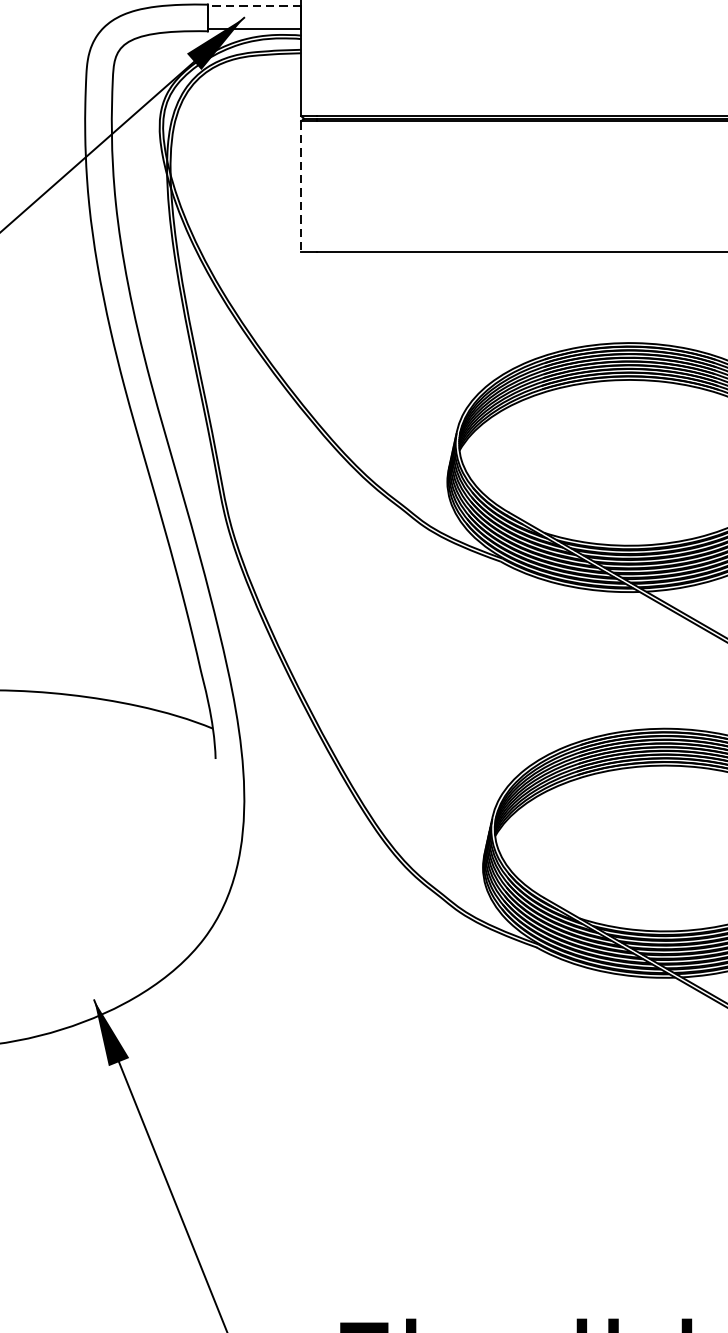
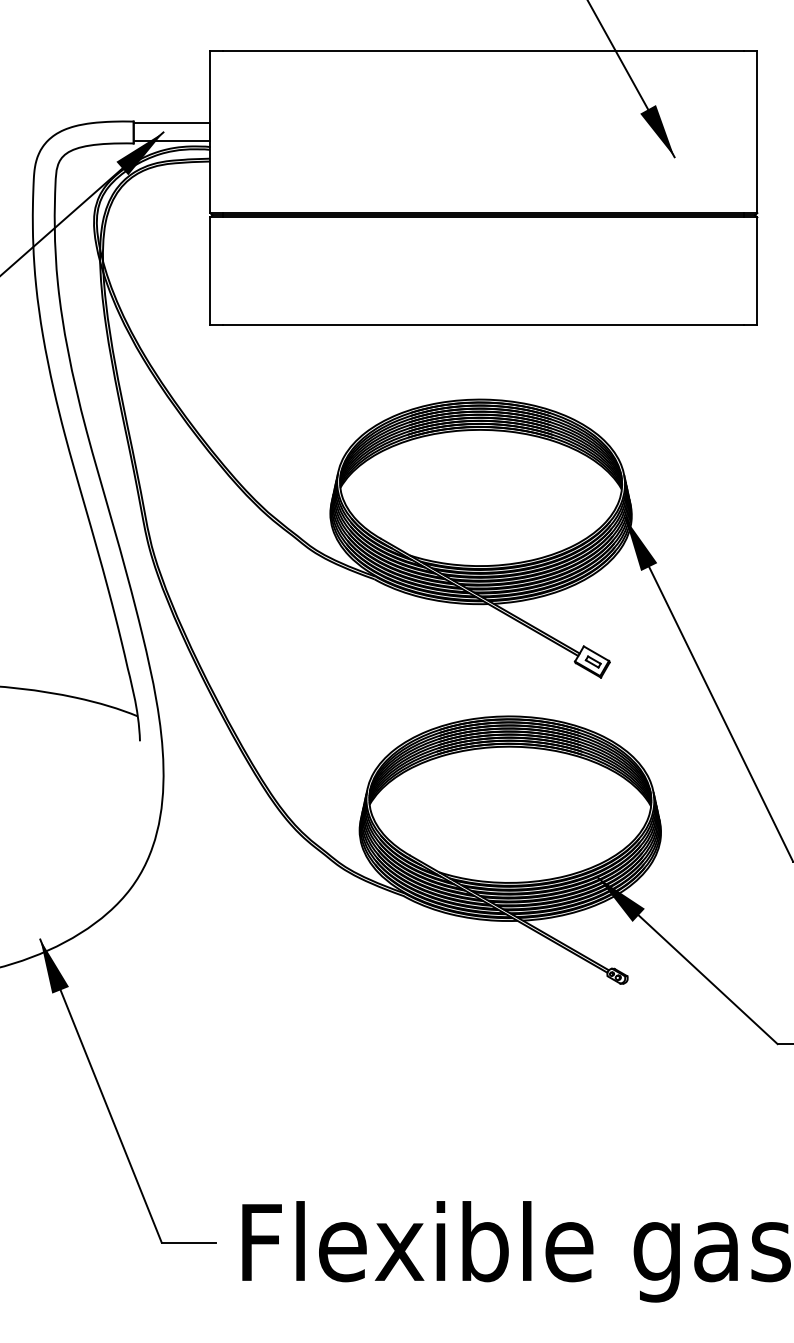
line: (253, 5) -> (171, 122), dashed -> solid
line: (301, 187) -> (210, 271), dashed -> solid

